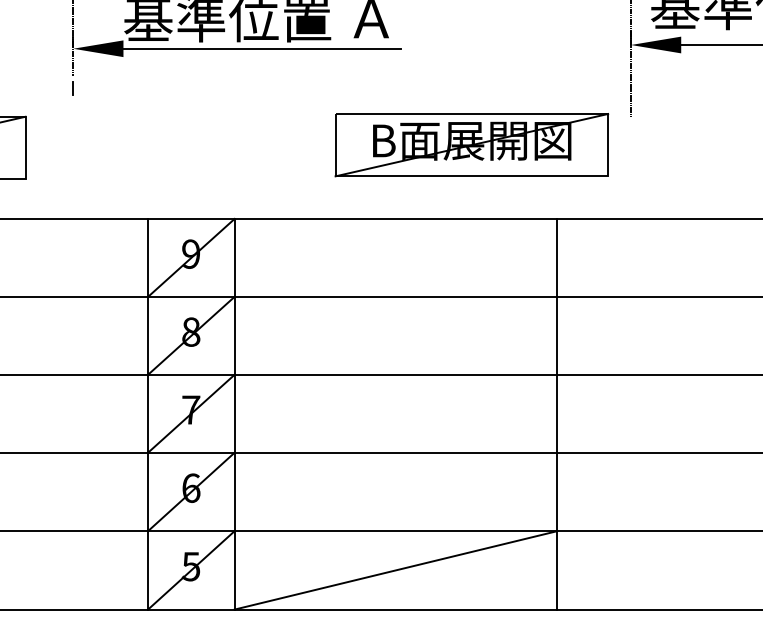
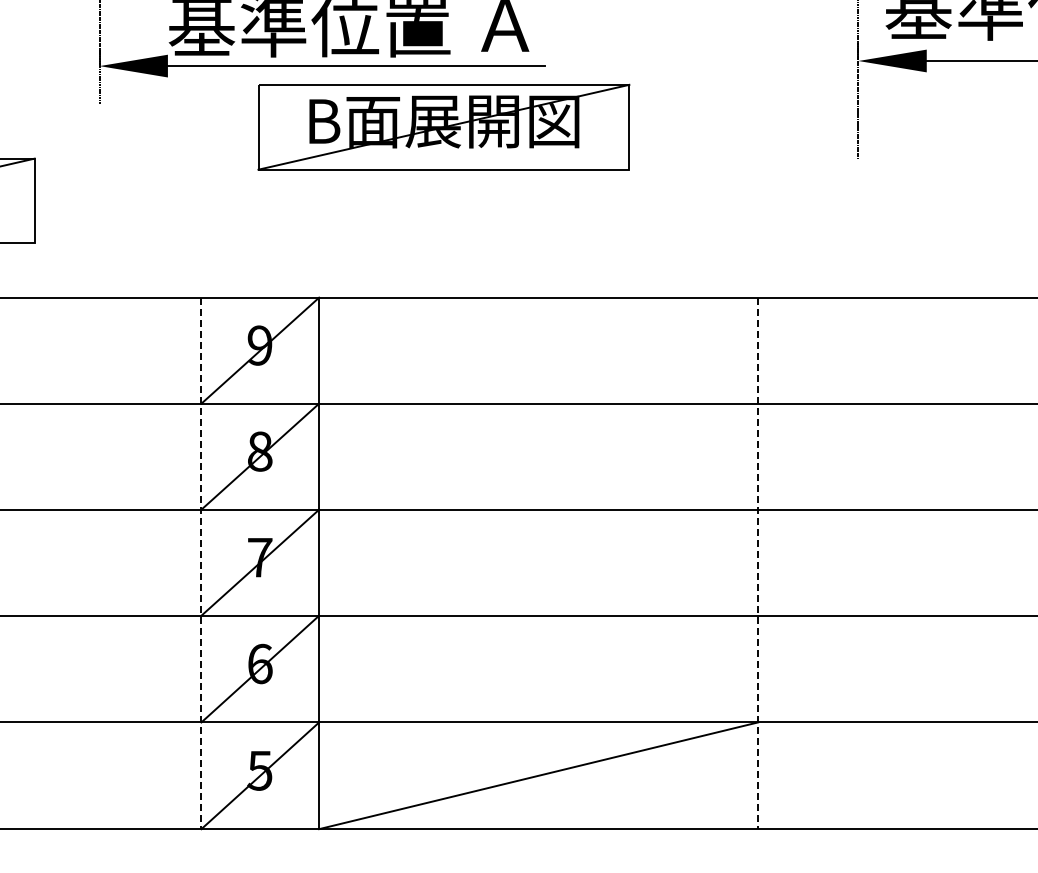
line: (73, 88) -> (99, 120), removed
part: (471, 144) -> (443, 126), moved
line: (148, 414) -> (201, 563), solid -> dashed
line: (557, 414) -> (758, 563), solid -> dashed

